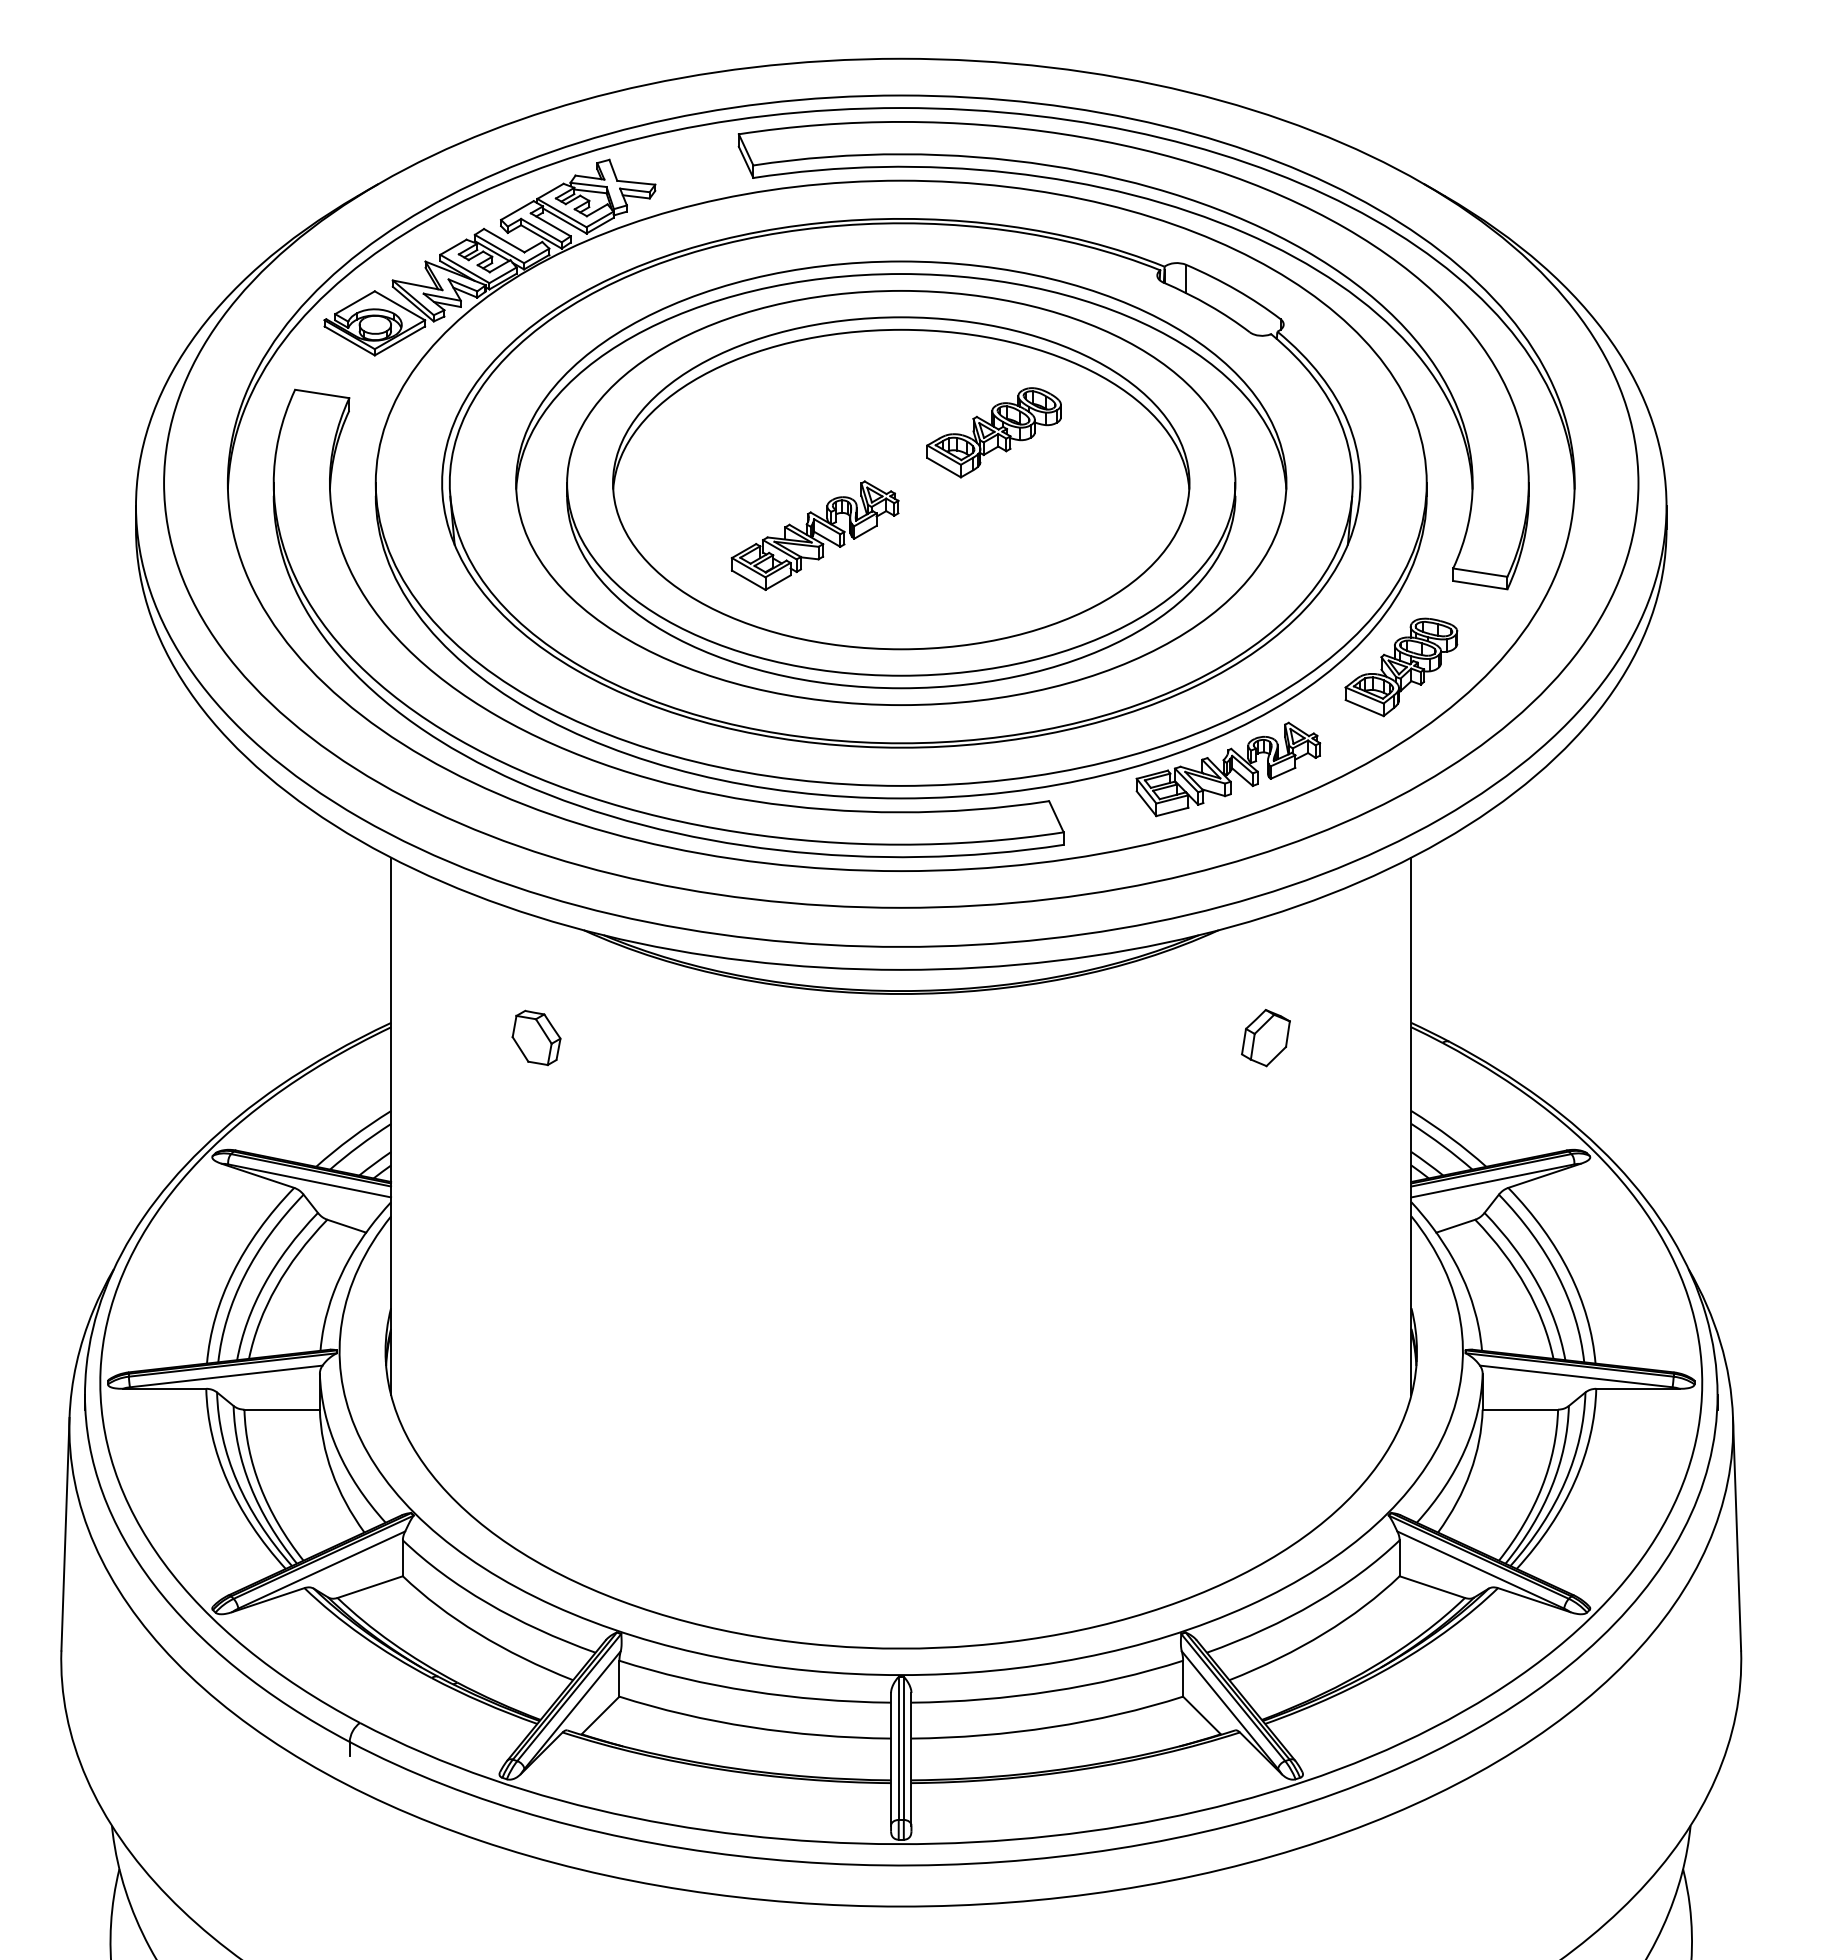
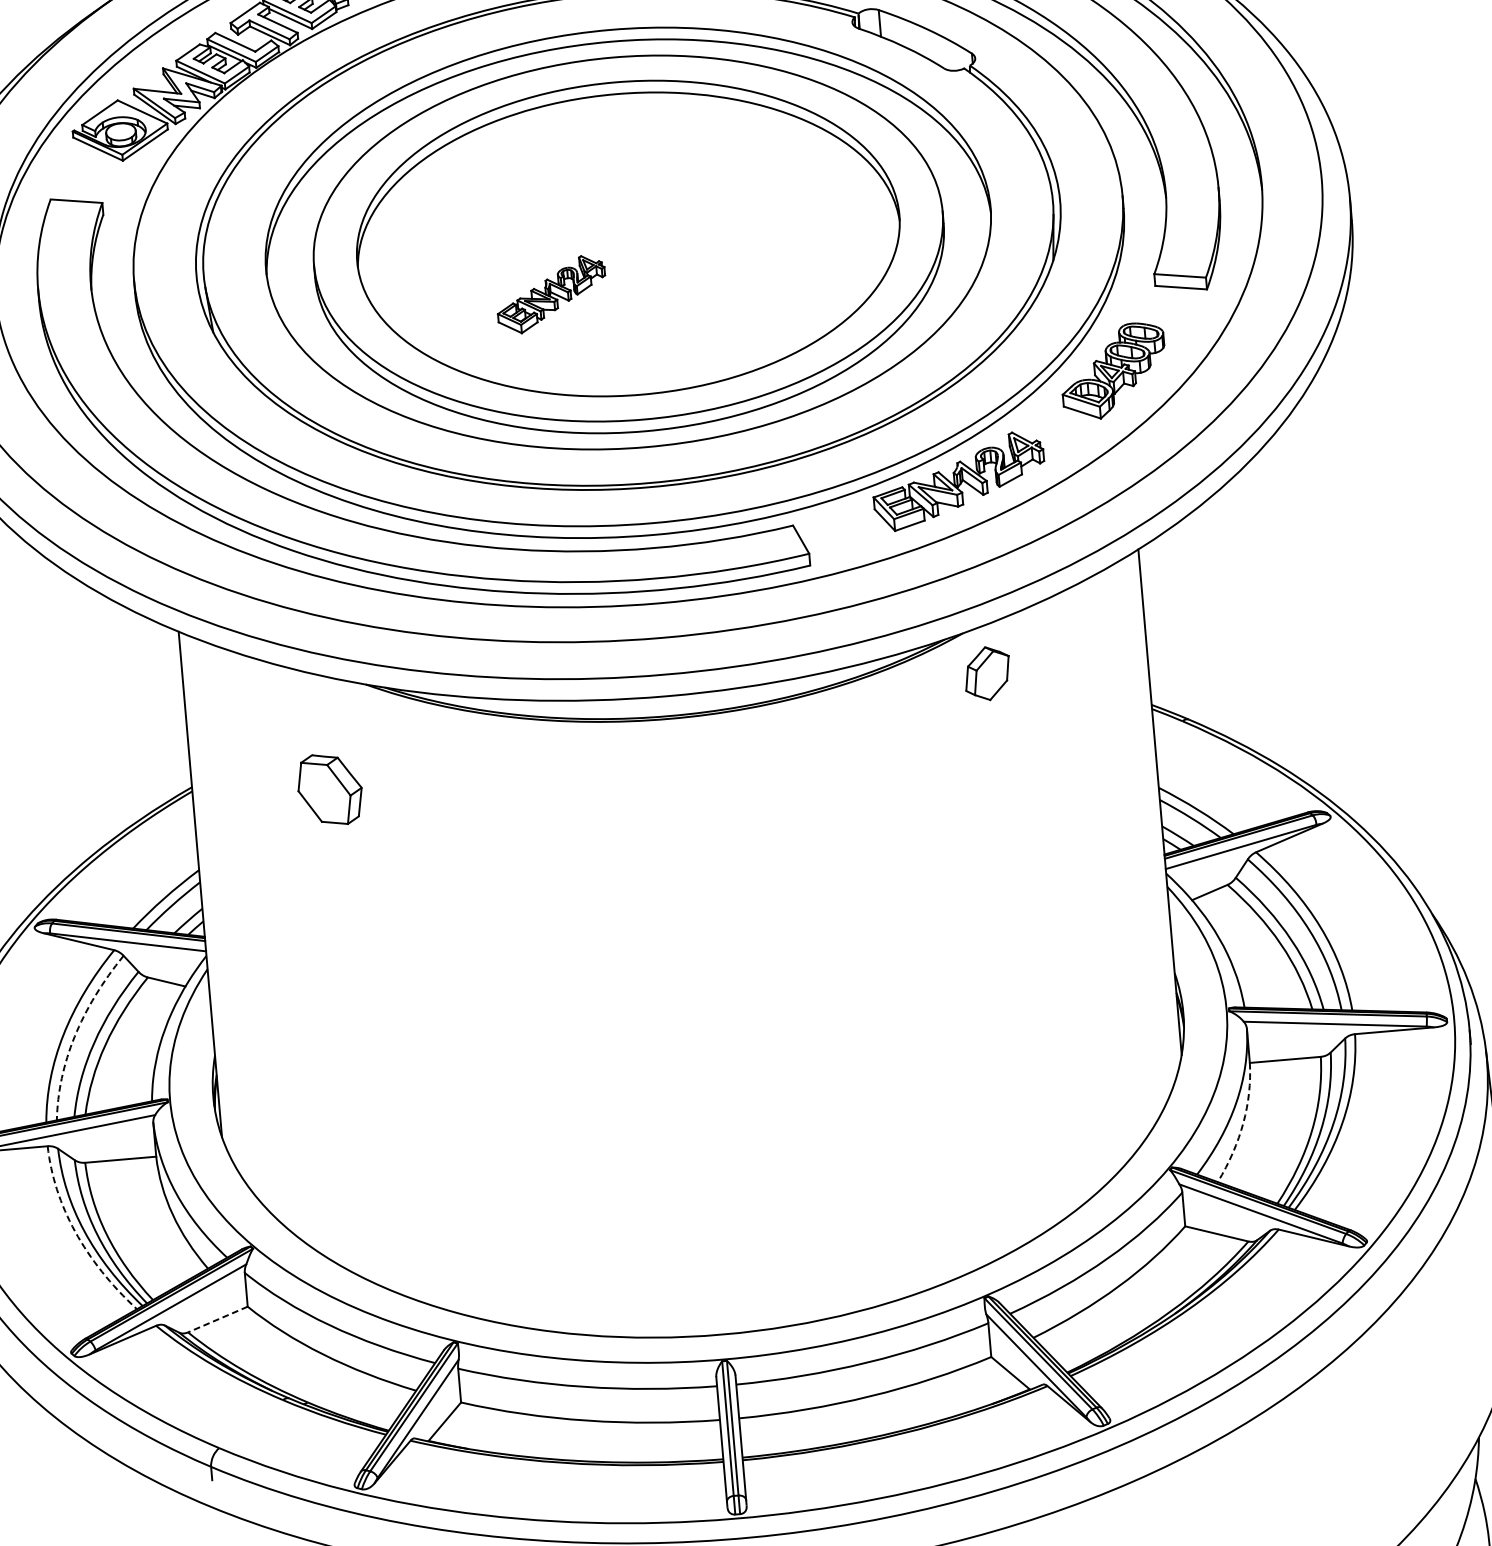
part: (993, 432) -> (711, 183), removed
part: (814, 535) -> (550, 294), size x0.7
part: (536, 1037) -> (329, 789), size x1.4
part: (1265, 1038) -> (987, 674), moved
arc: (246, 1272) -> (76, 1033), solid -> dashed
arc: (1469, 1474) -> (1242, 1124), solid -> dashed
arc: (229, 1485) -> (77, 1235), solid -> dashed
line: (369, 1587) -> (217, 1319), solid -> dashed

